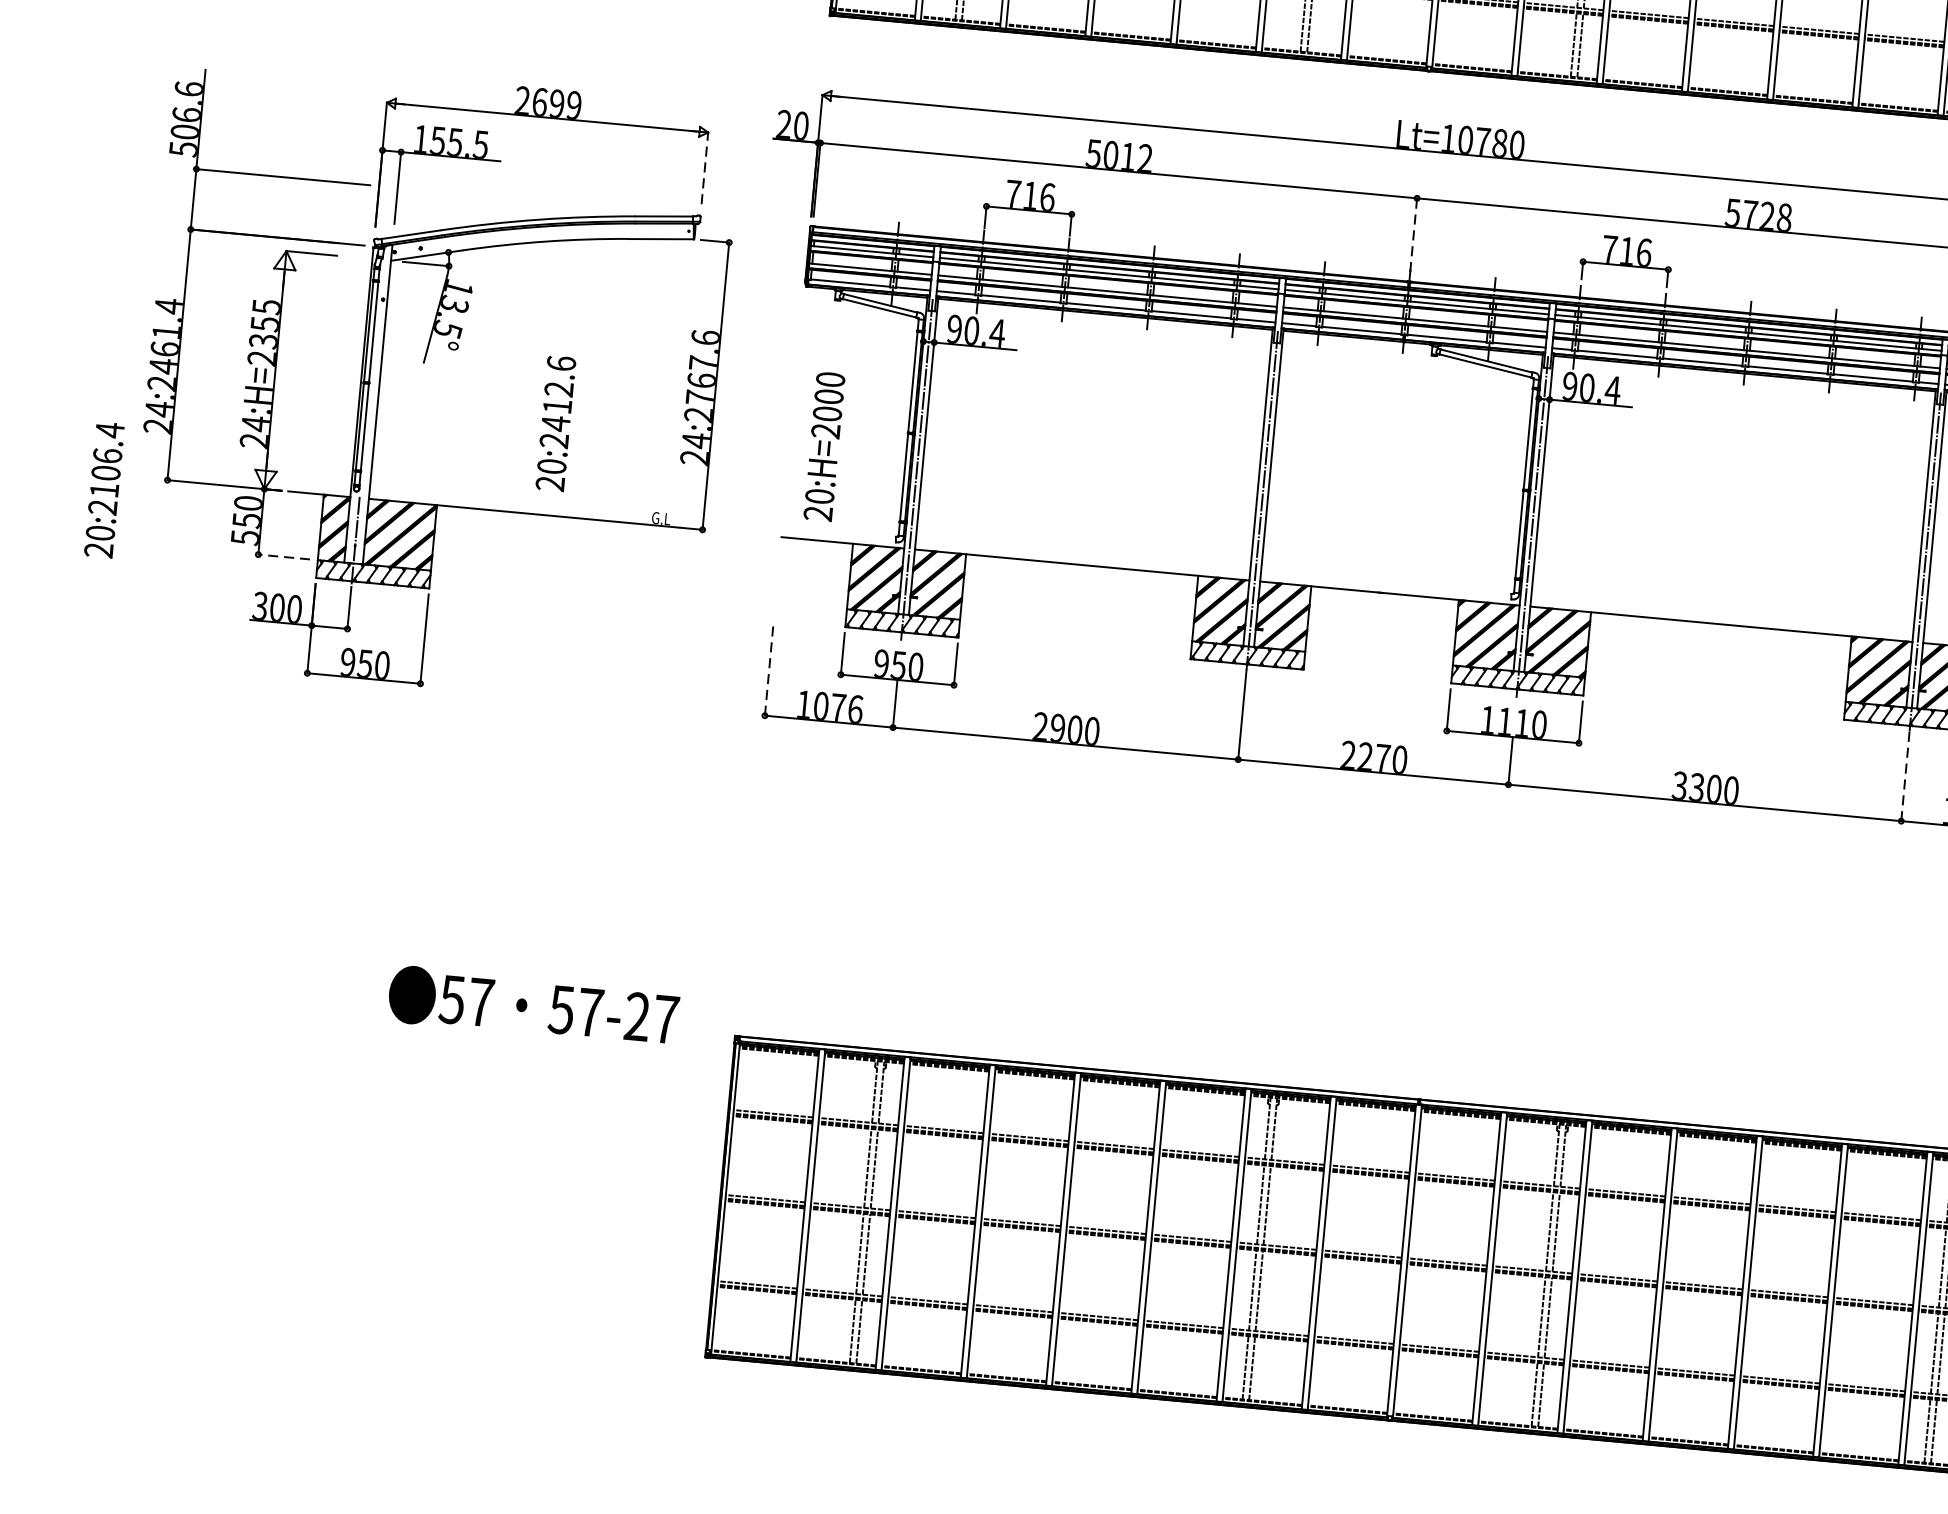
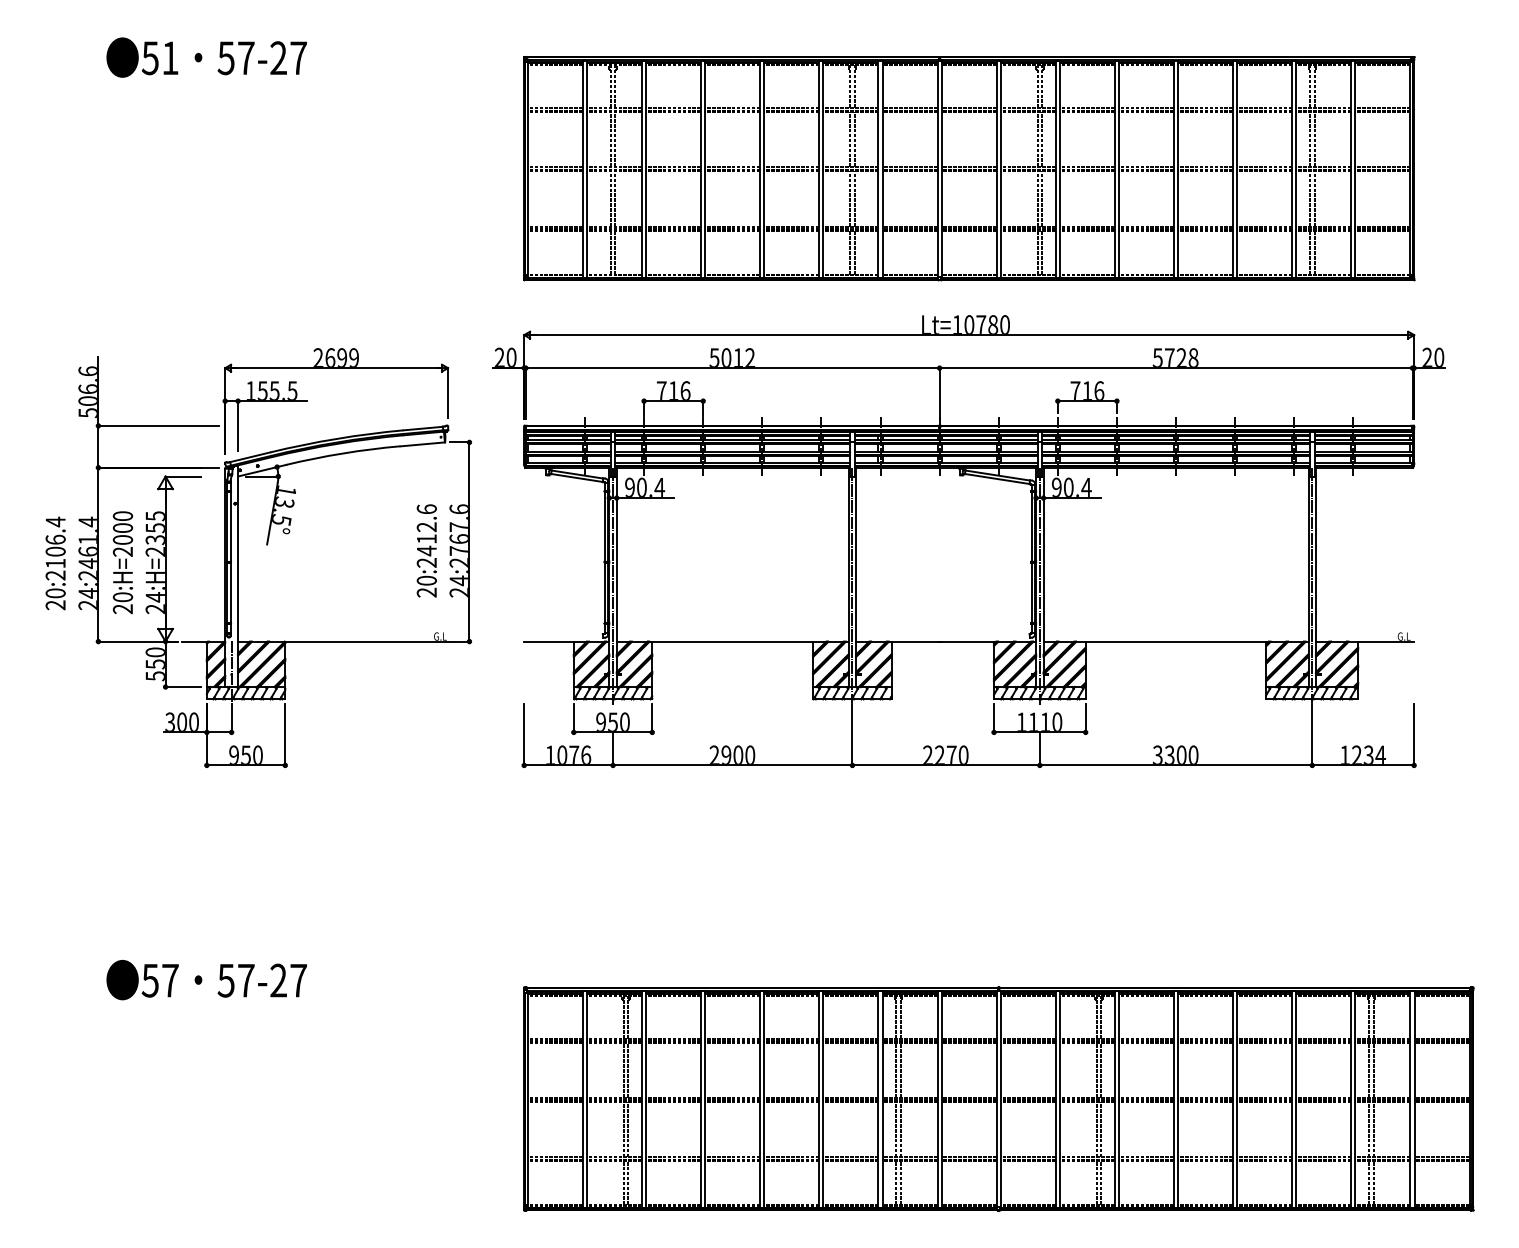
line: (705, 167) -> (448, 392), dashed -> solid
line: (1413, 234) -> (939, 393), dashed -> solid
text: (555, 422) -> (426, 550), moved
text: (823, 446) -> (122, 562), moved
text: (104, 490) -> (55, 563), moved
line: (284, 557) -> (183, 687), dashed -> solid
line: (769, 671) -> (524, 734), dashed -> solid
line: (1905, 776) -> (1312, 734), dashed -> solid
text: (533, 1006) -> (206, 980), moved

